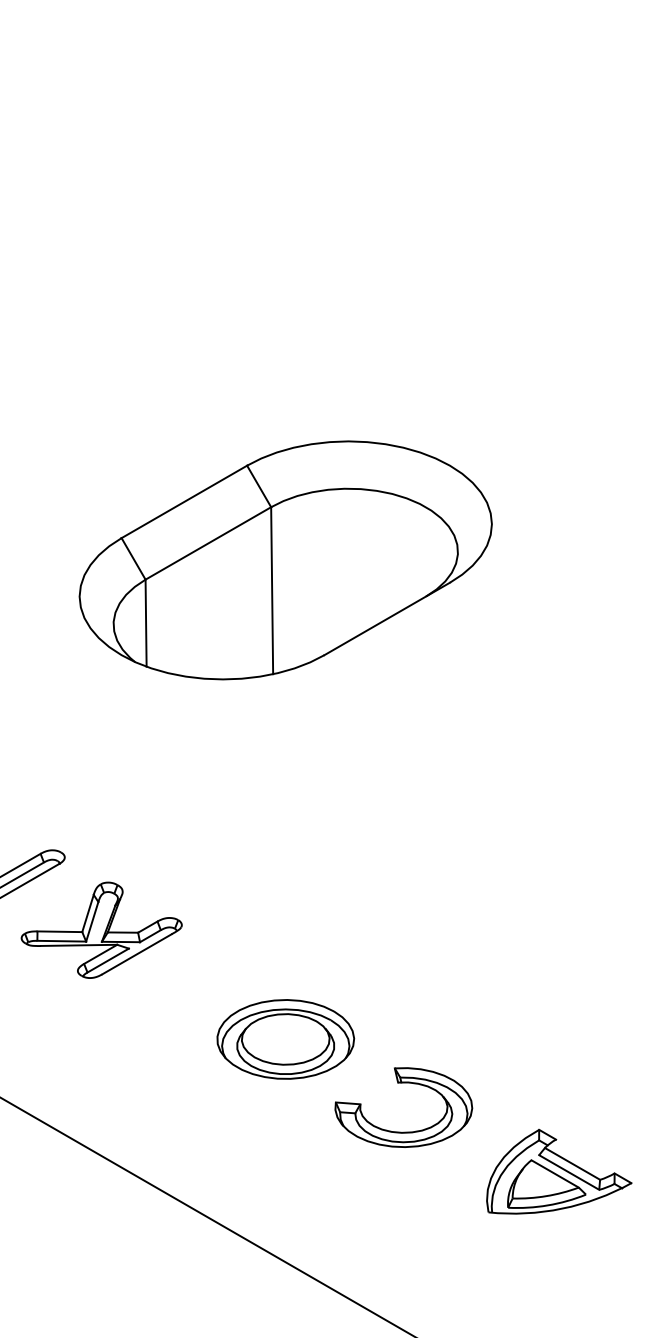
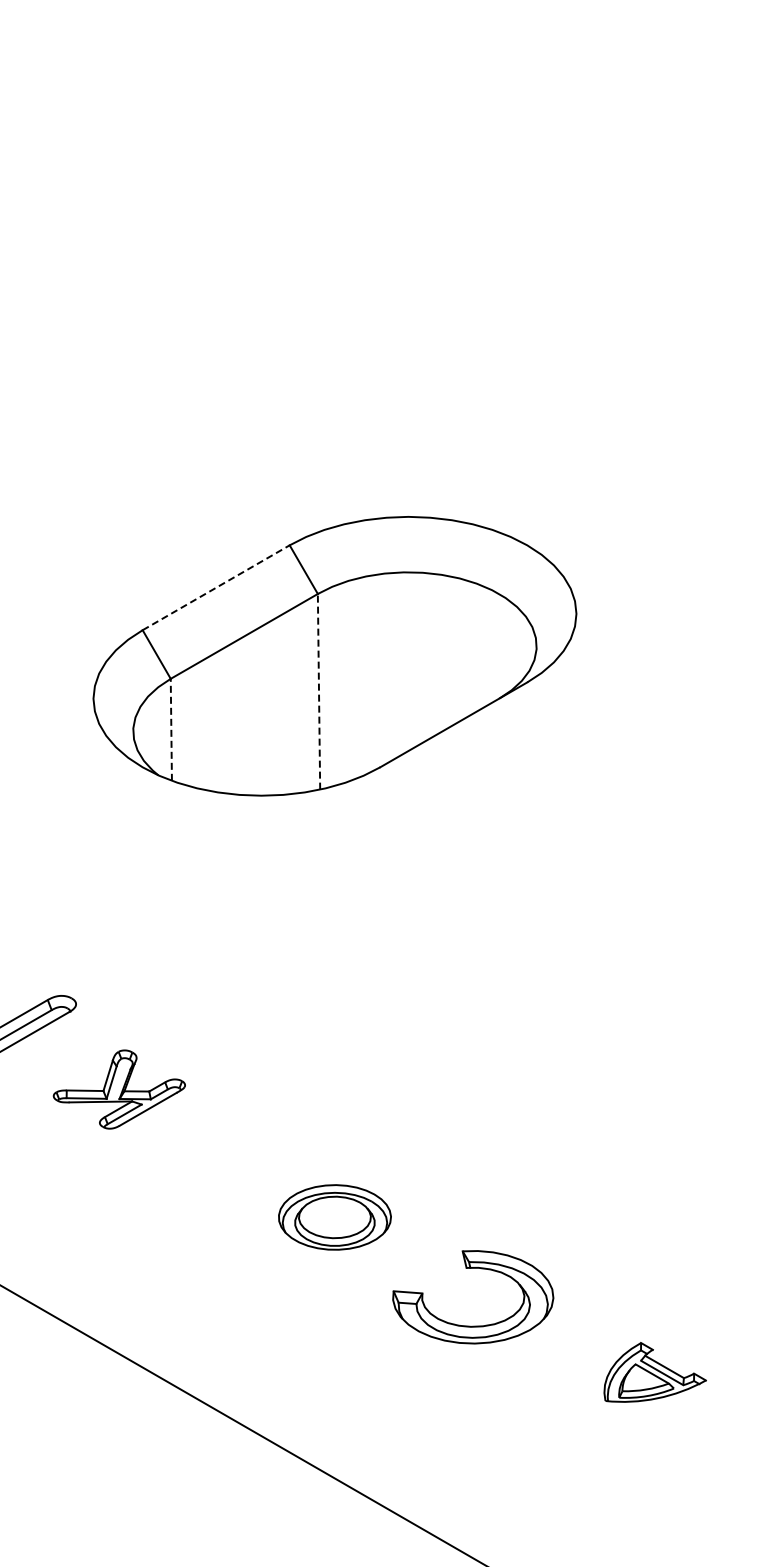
line: (184, 501) -> (216, 587), solid -> dashed
line: (272, 590) -> (319, 691), solid -> dashed
line: (146, 622) -> (171, 729), solid -> dashed
part: (101, 930) -> (119, 1089), size x0.7
part: (285, 1039) -> (334, 1217), size x0.7
part: (558, 1171) -> (654, 1372), size x0.6

